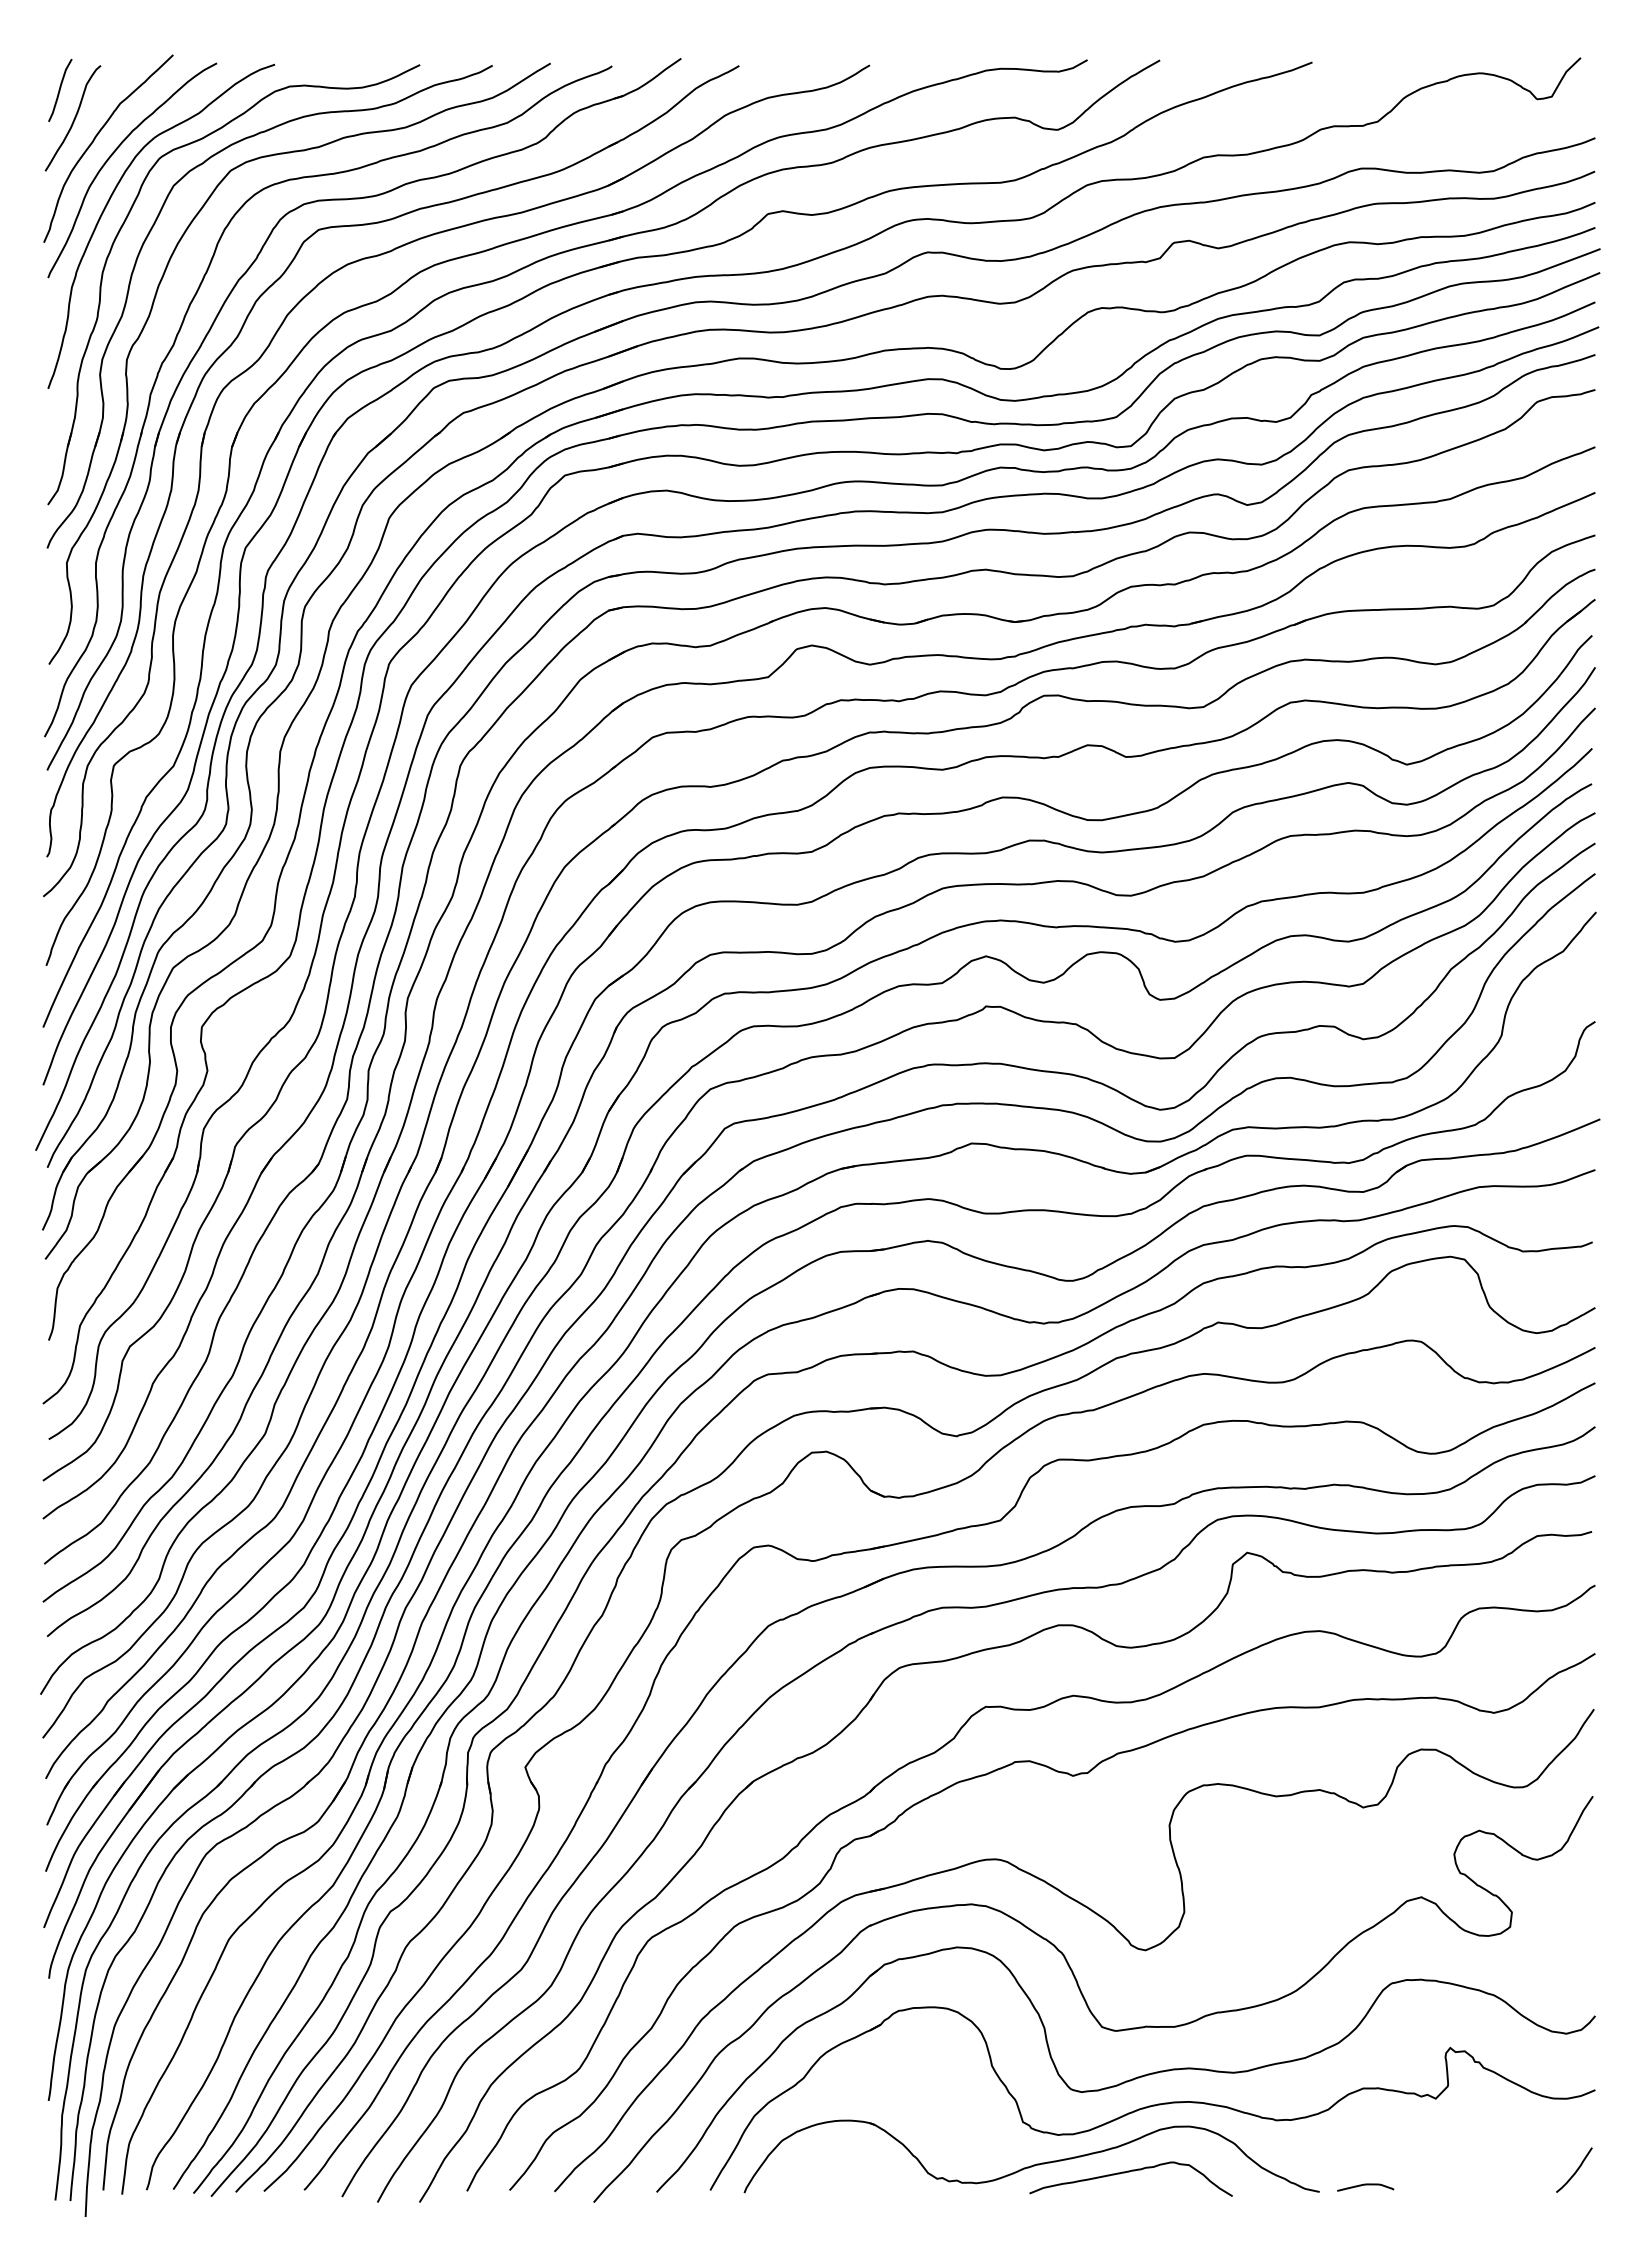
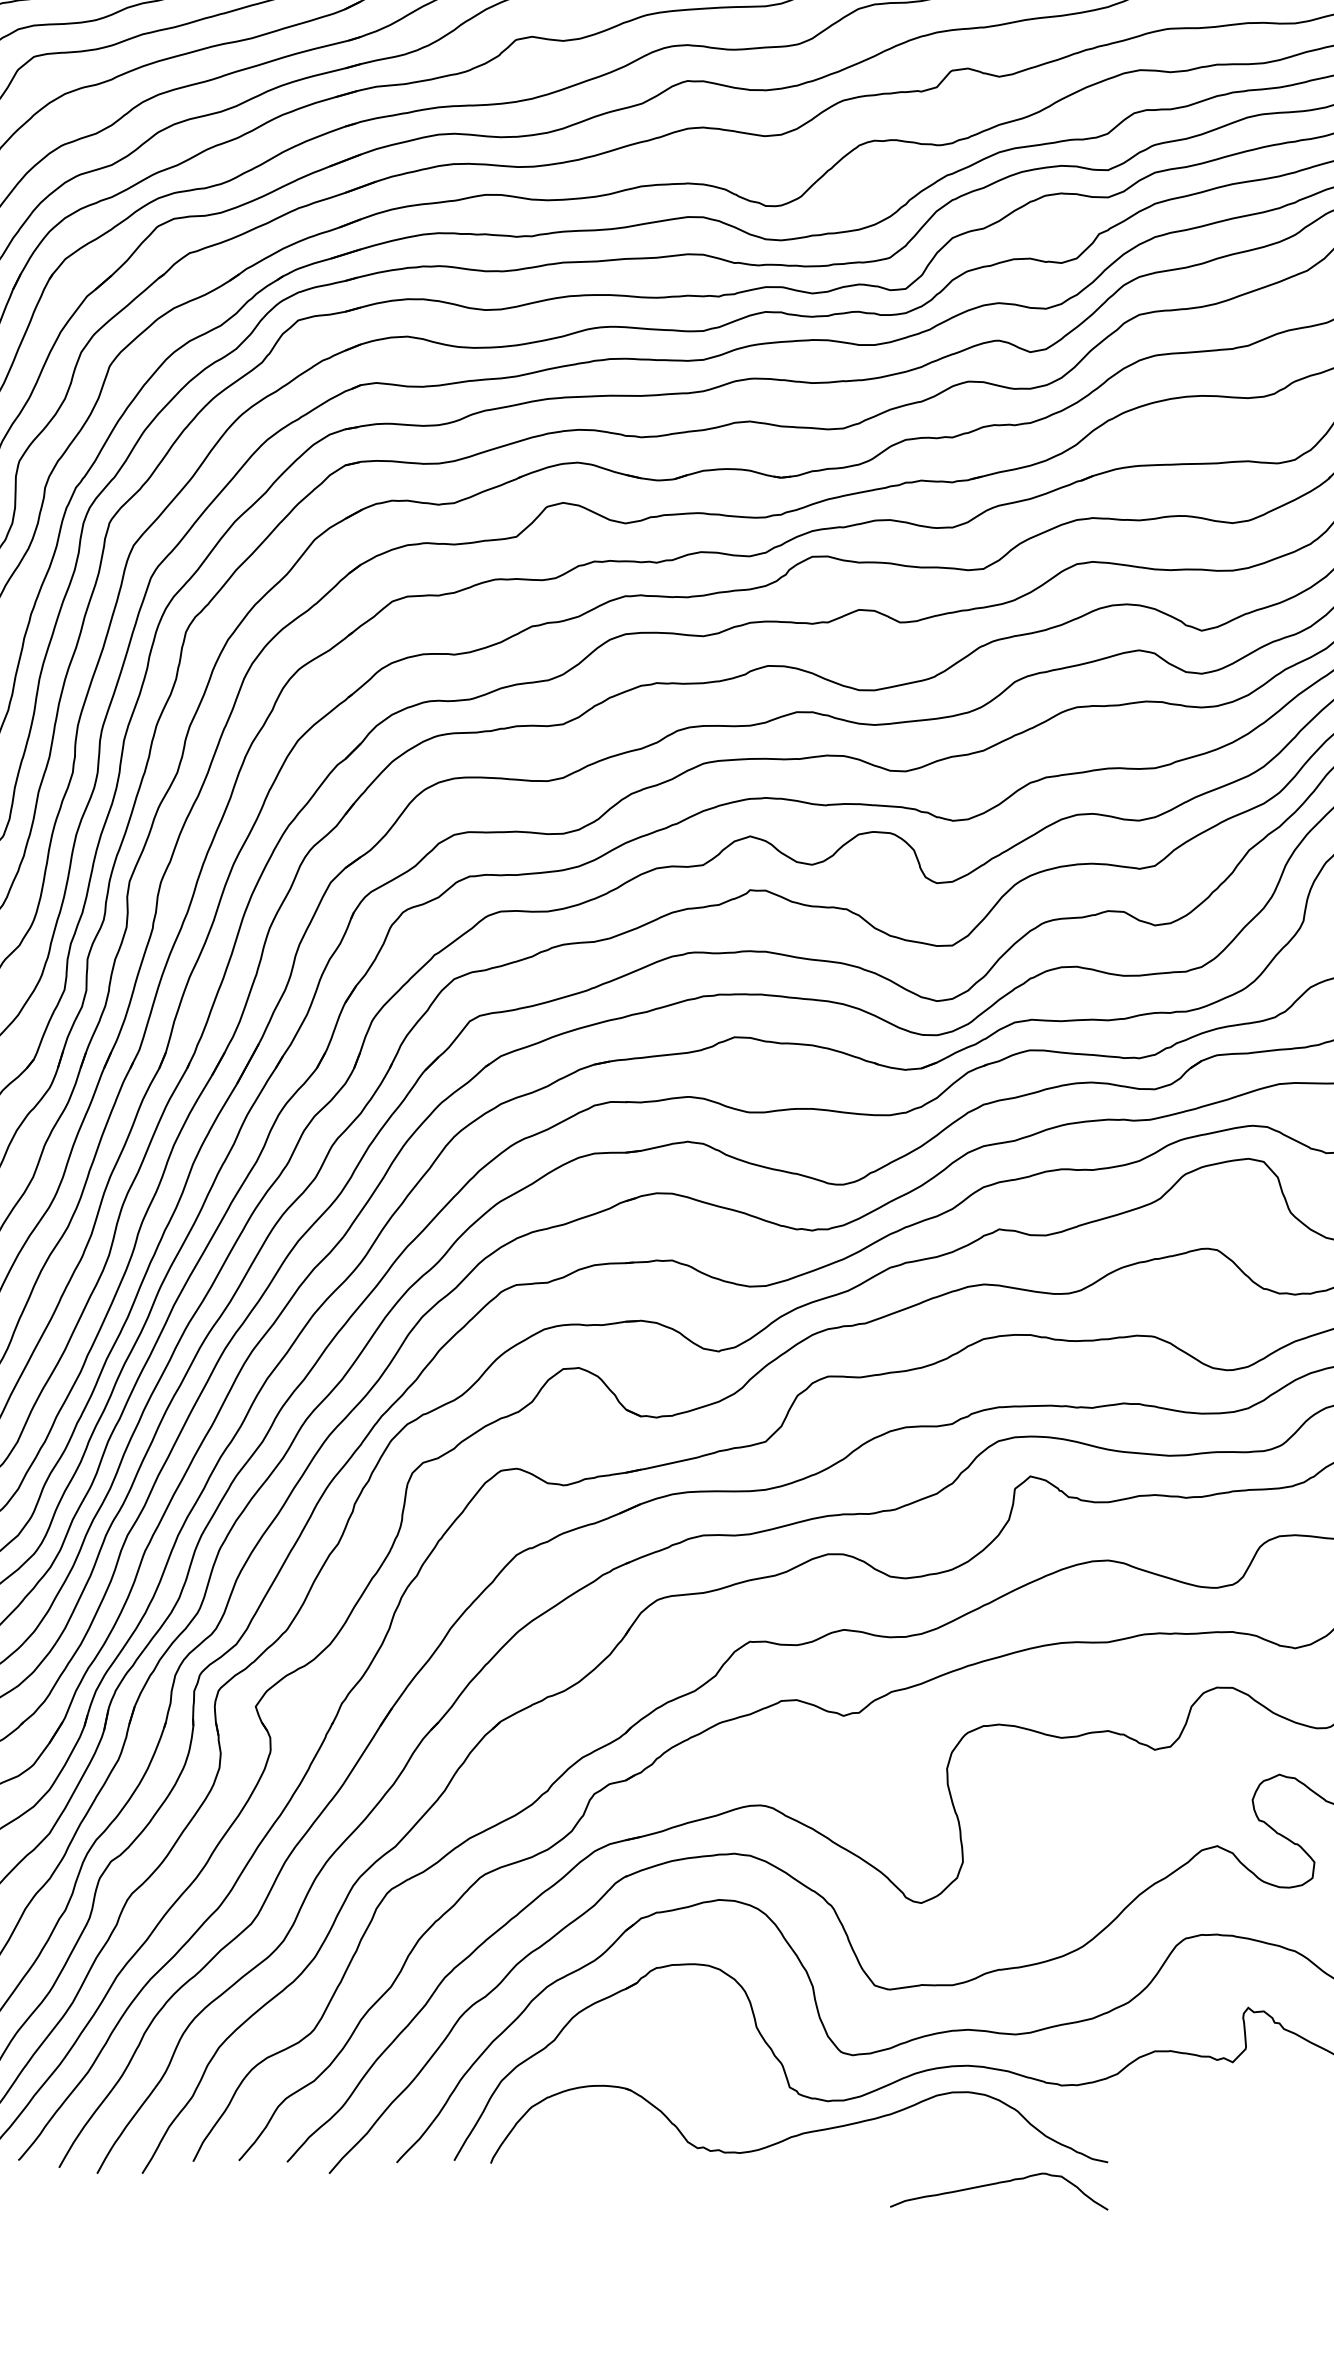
curve: (1129, 2172) -> (997, 2184), moved
curve: (1365, 2185) -> (1157, 2155), removed

